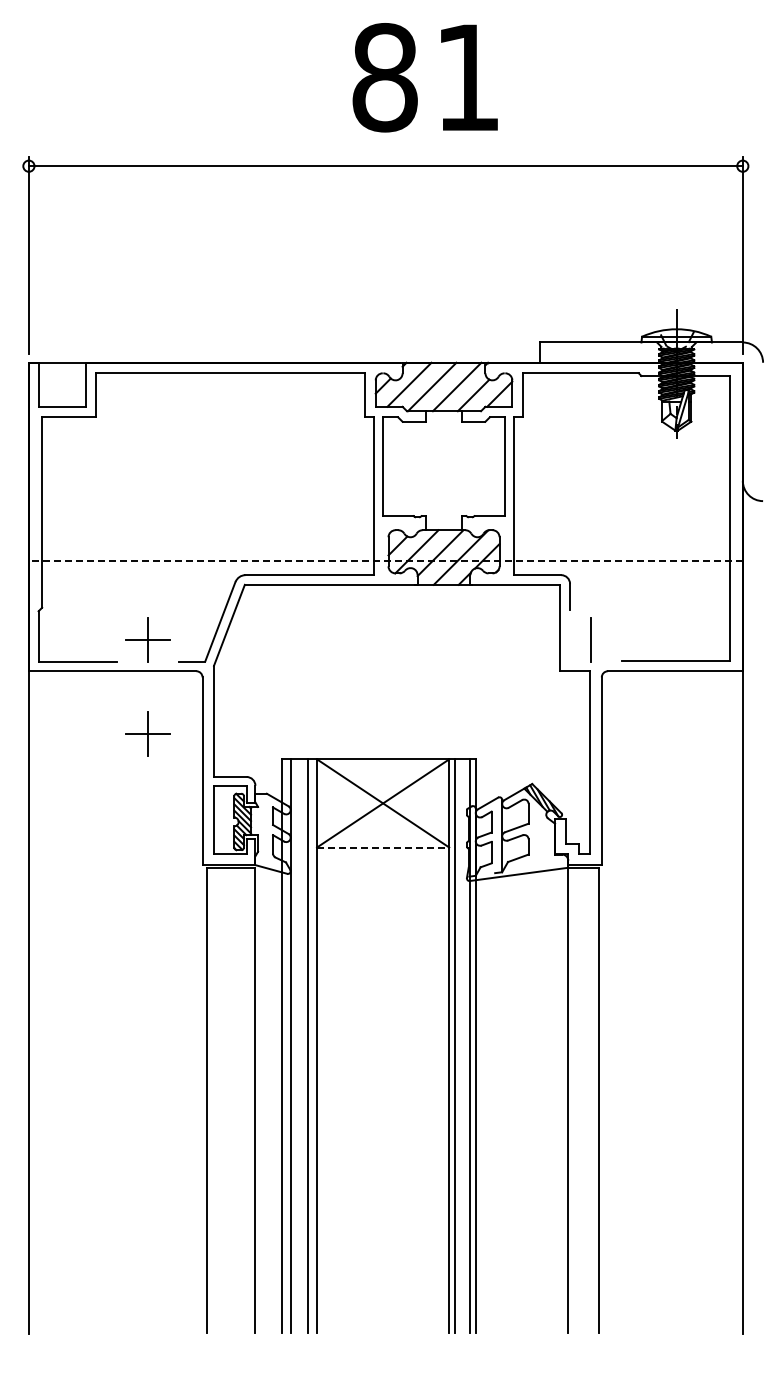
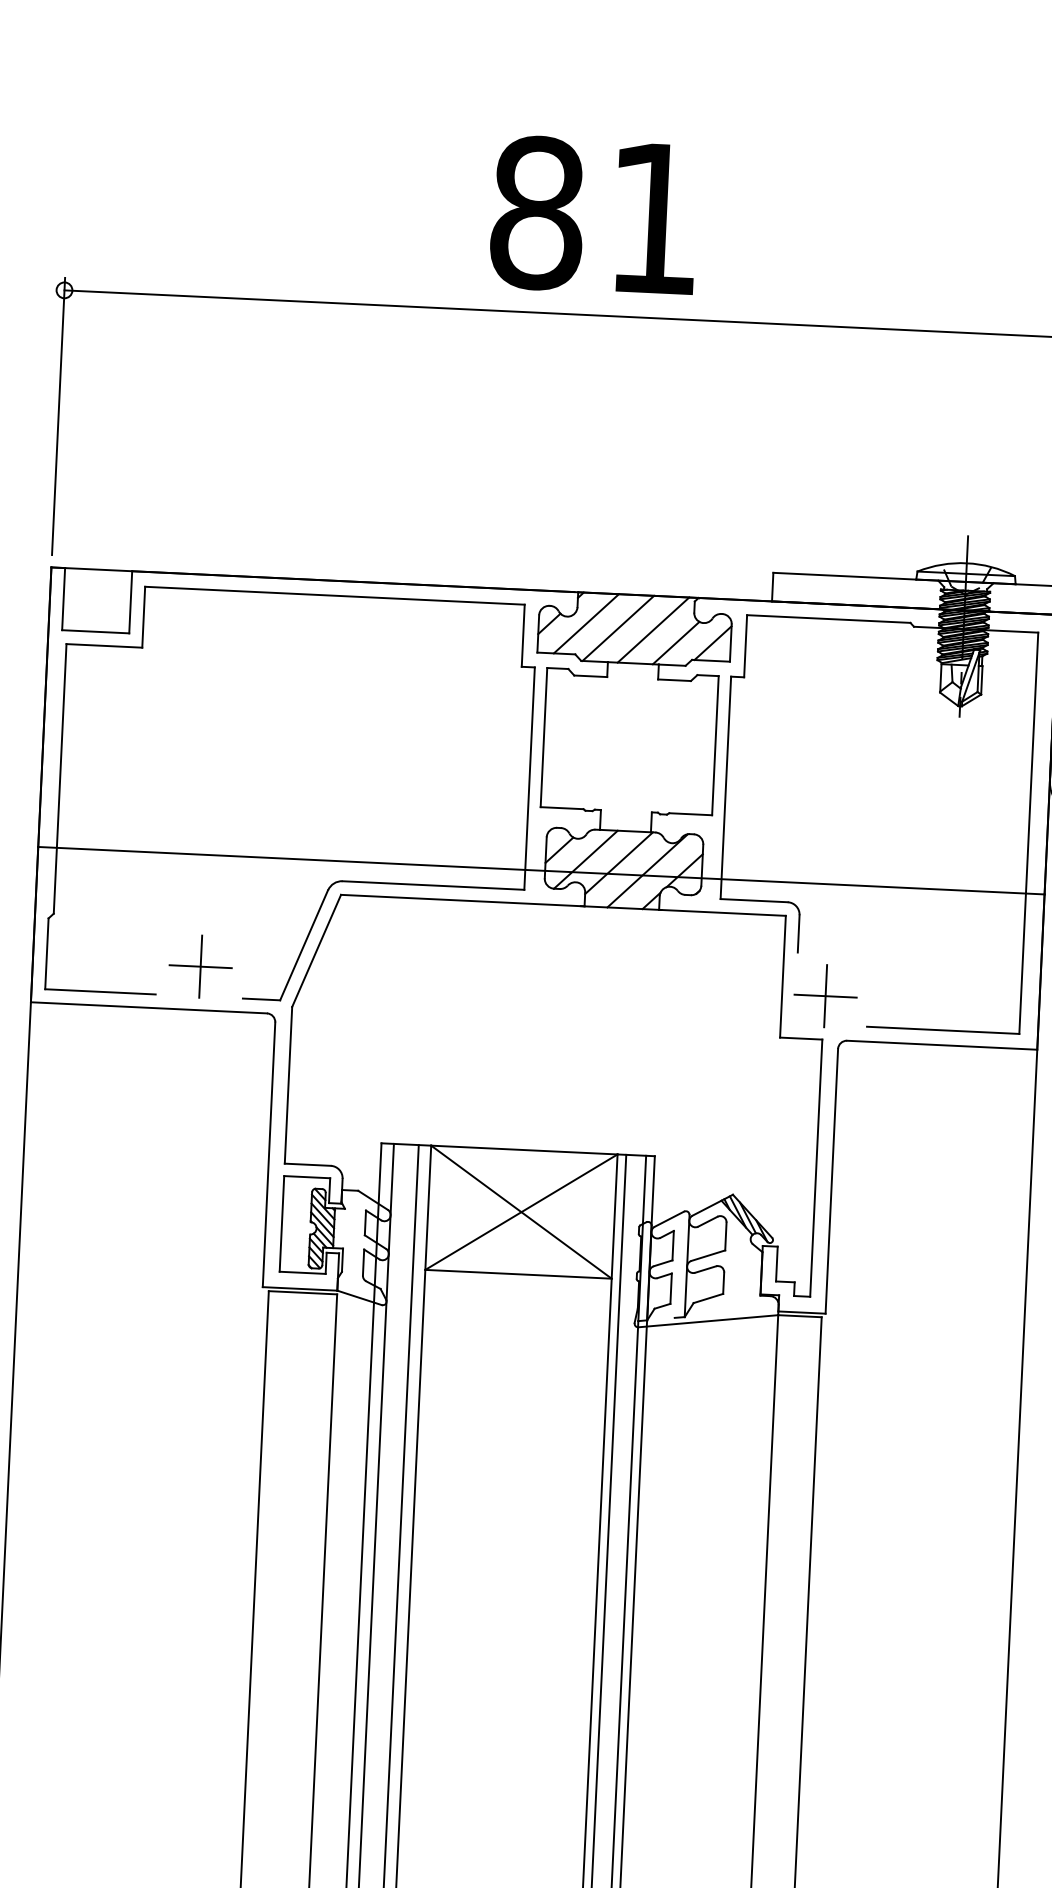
text: (424, 77) -> (592, 215), moved
line: (385, 561) -> (540, 871), dashed -> solid
line: (591, 640) -> (826, 996), added
part: (147, 733) -> (193, 1097), removed
line: (383, 847) -> (519, 1274), dashed -> solid

